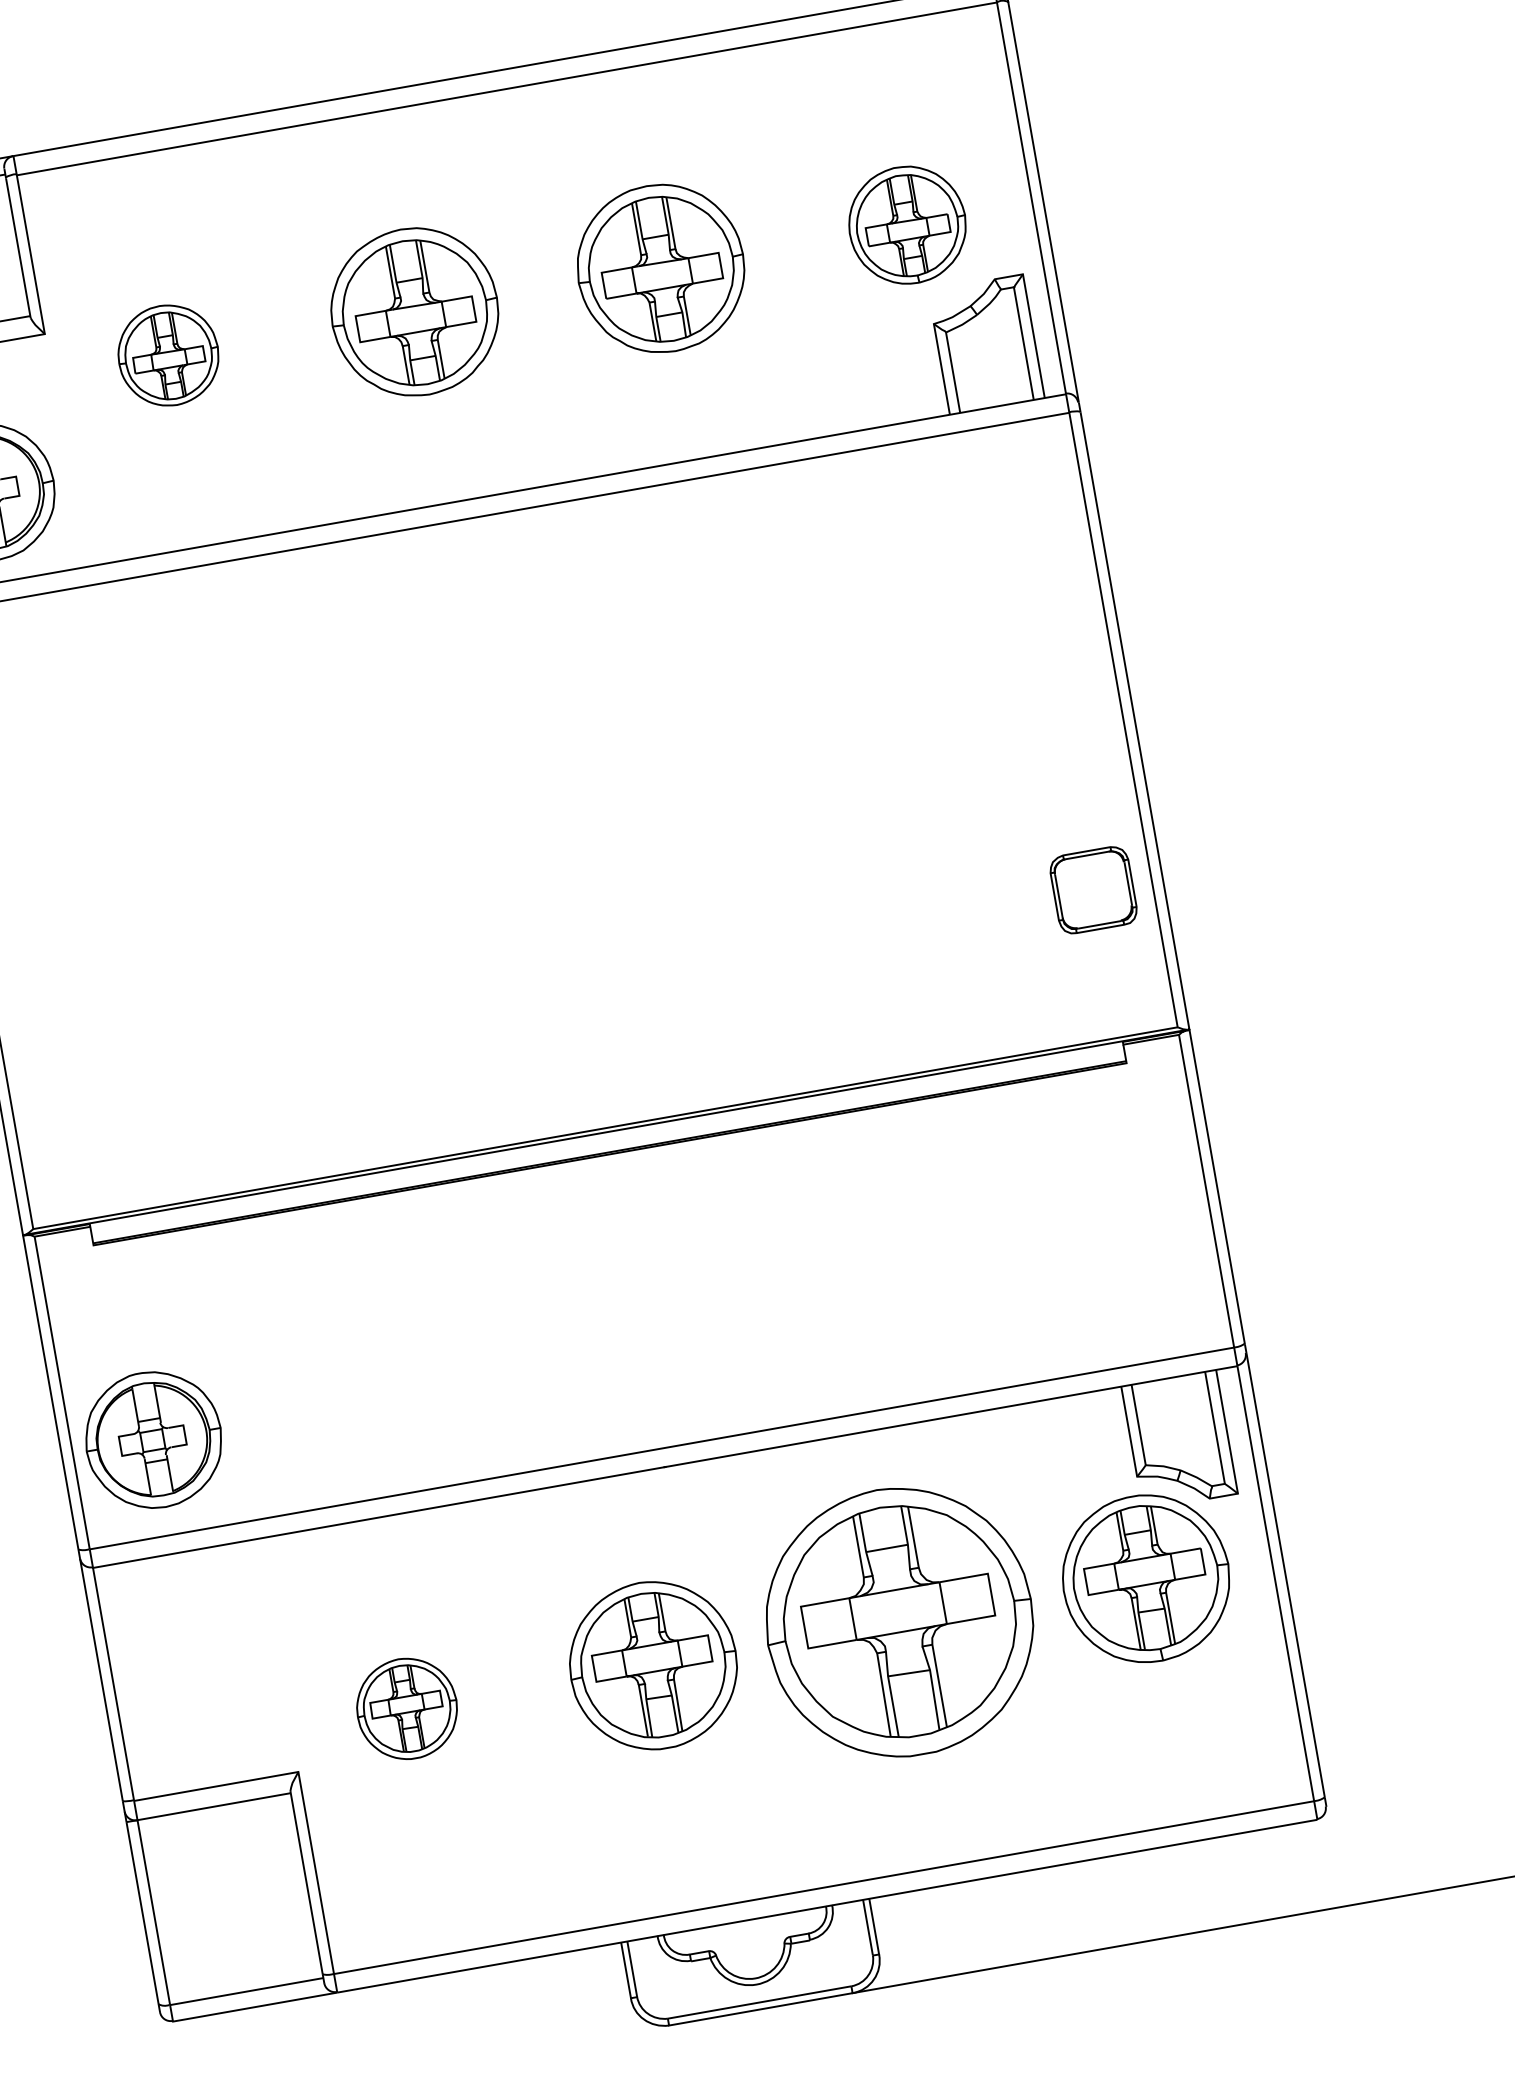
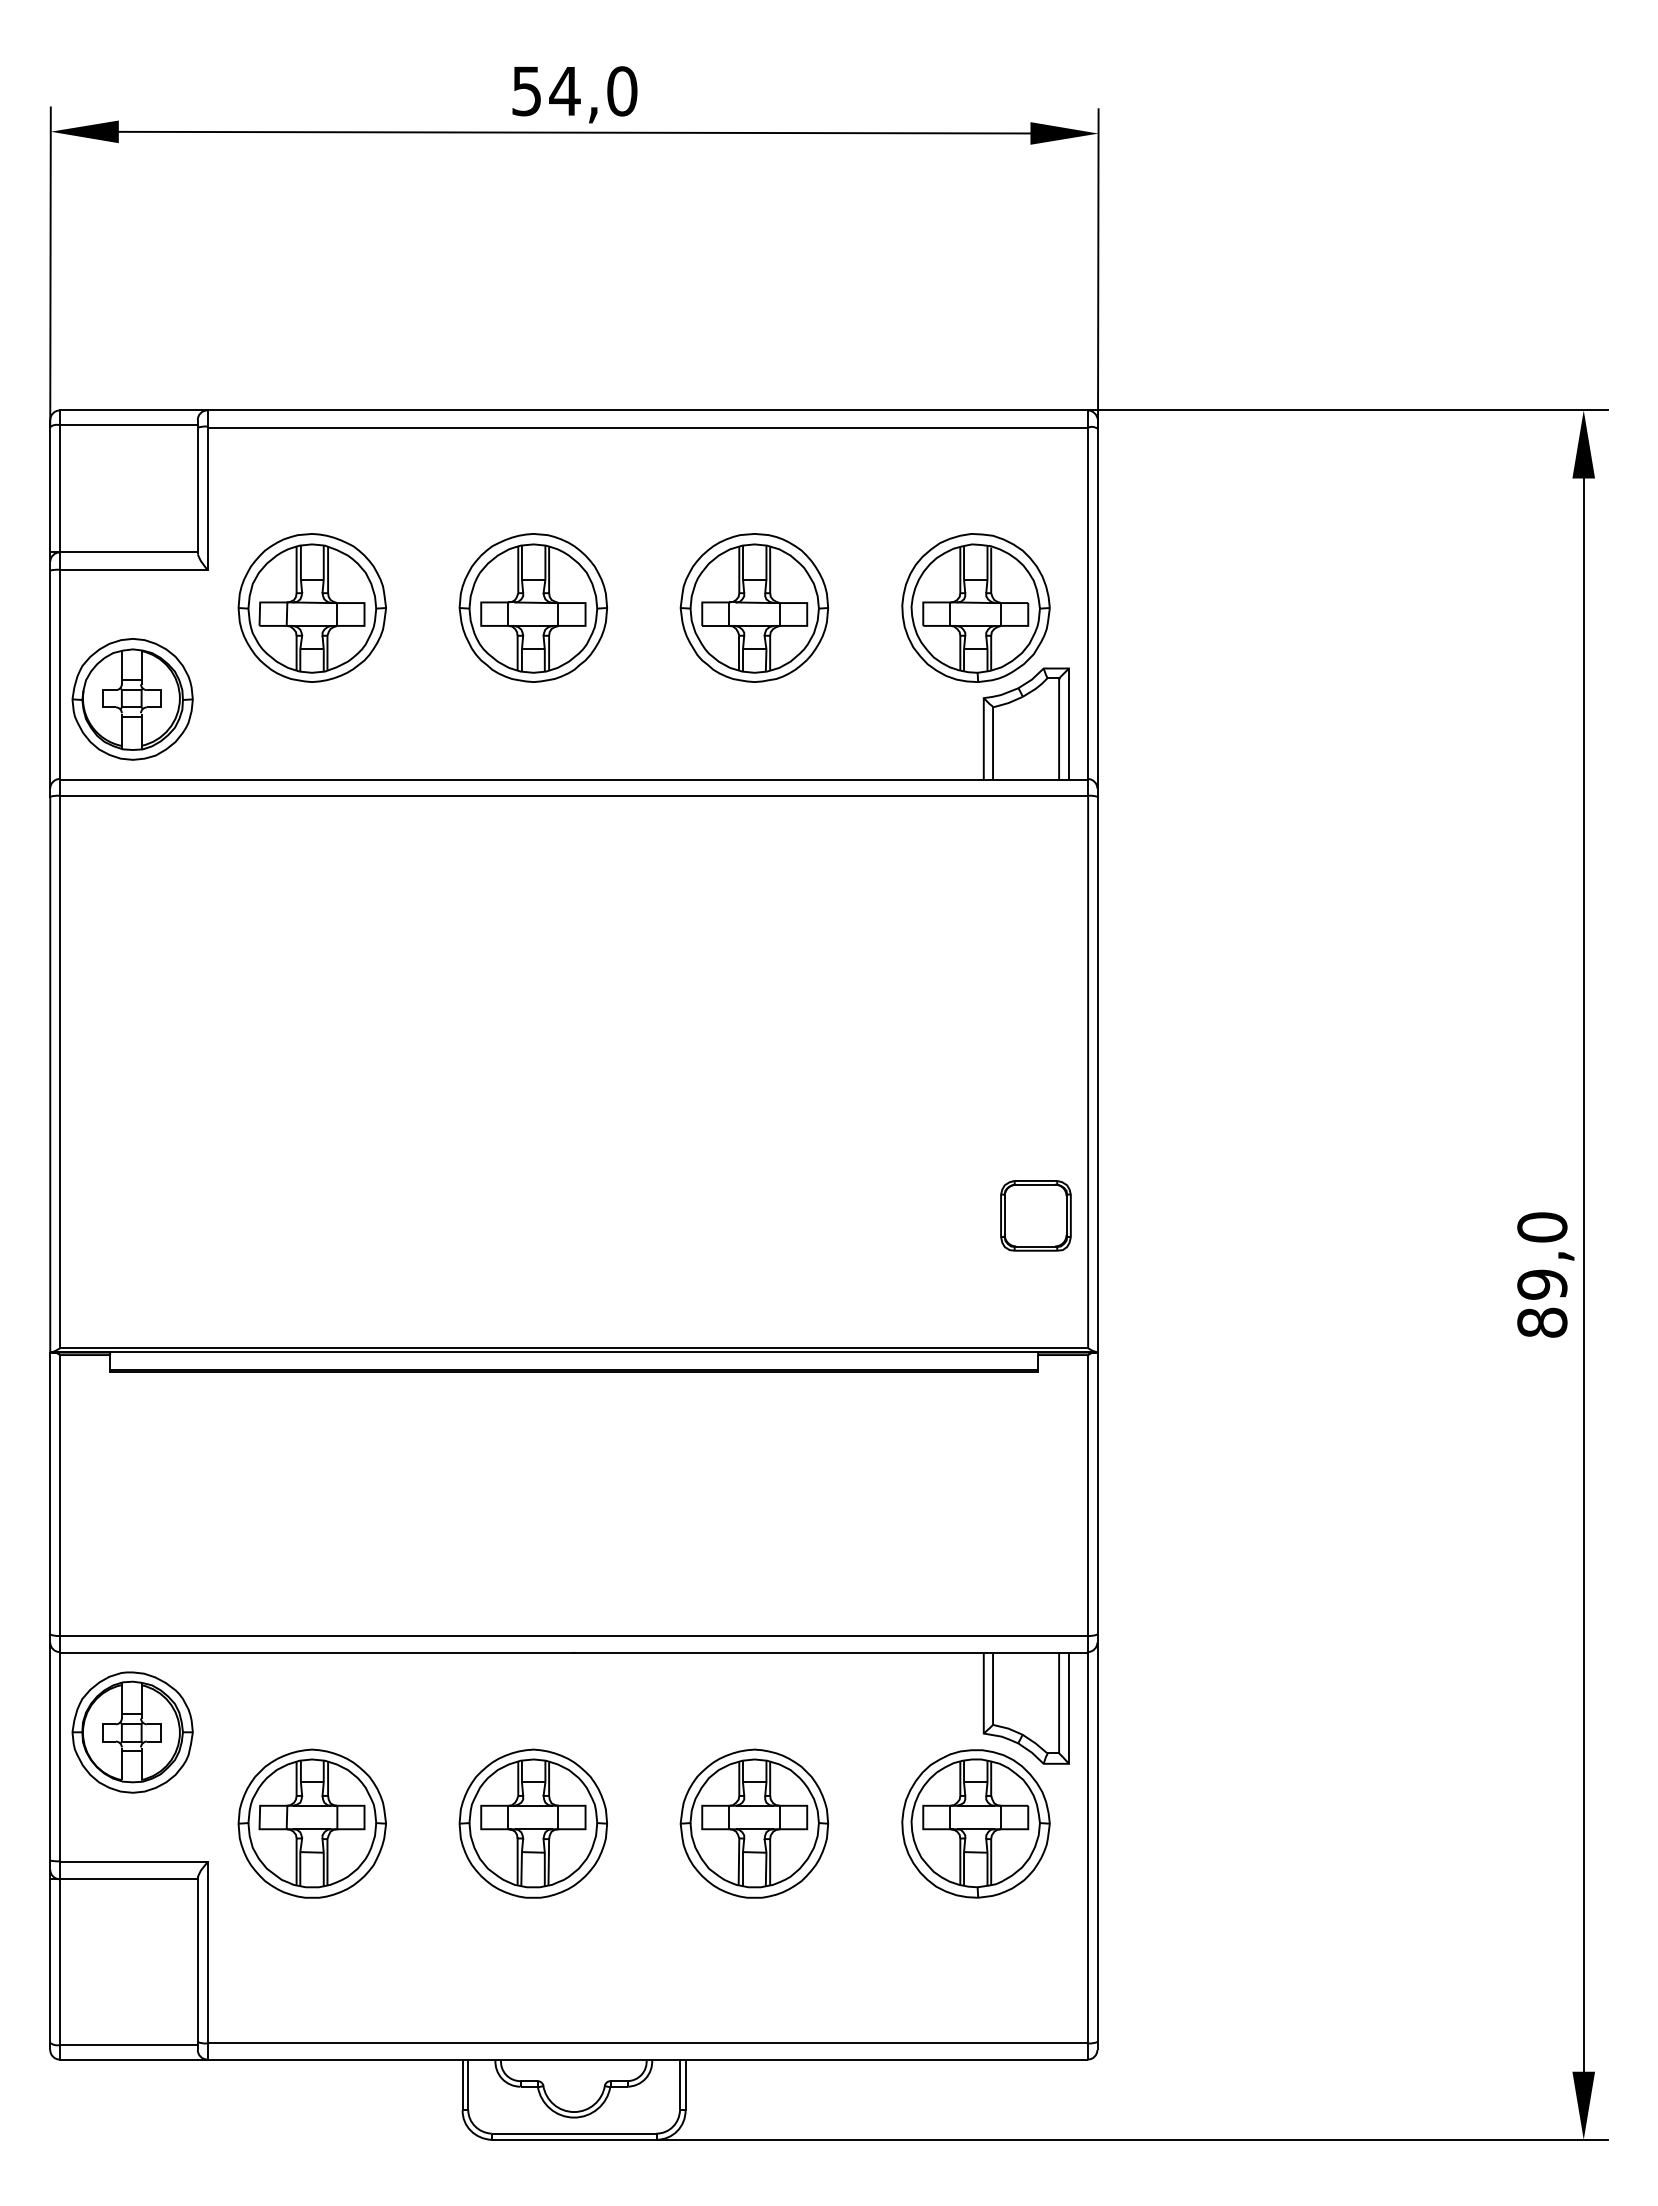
part: (906, 224) -> (975, 607), size x1.43
part: (167, 355) -> (311, 607), size x1.67
part: (153, 1440) -> (132, 1732), moved
part: (899, 1621) -> (754, 1823), size x0.62
part: (406, 1708) -> (311, 1823), size x1.67

